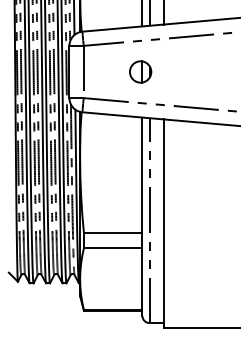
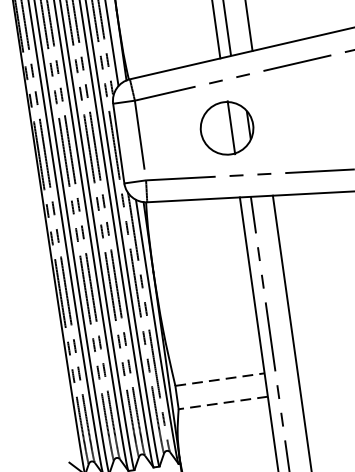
part: (140, 71) -> (227, 127), size x1.6
line: (113, 232) -> (220, 378), solid -> dashed
line: (112, 248) -> (222, 403), solid -> dashed

